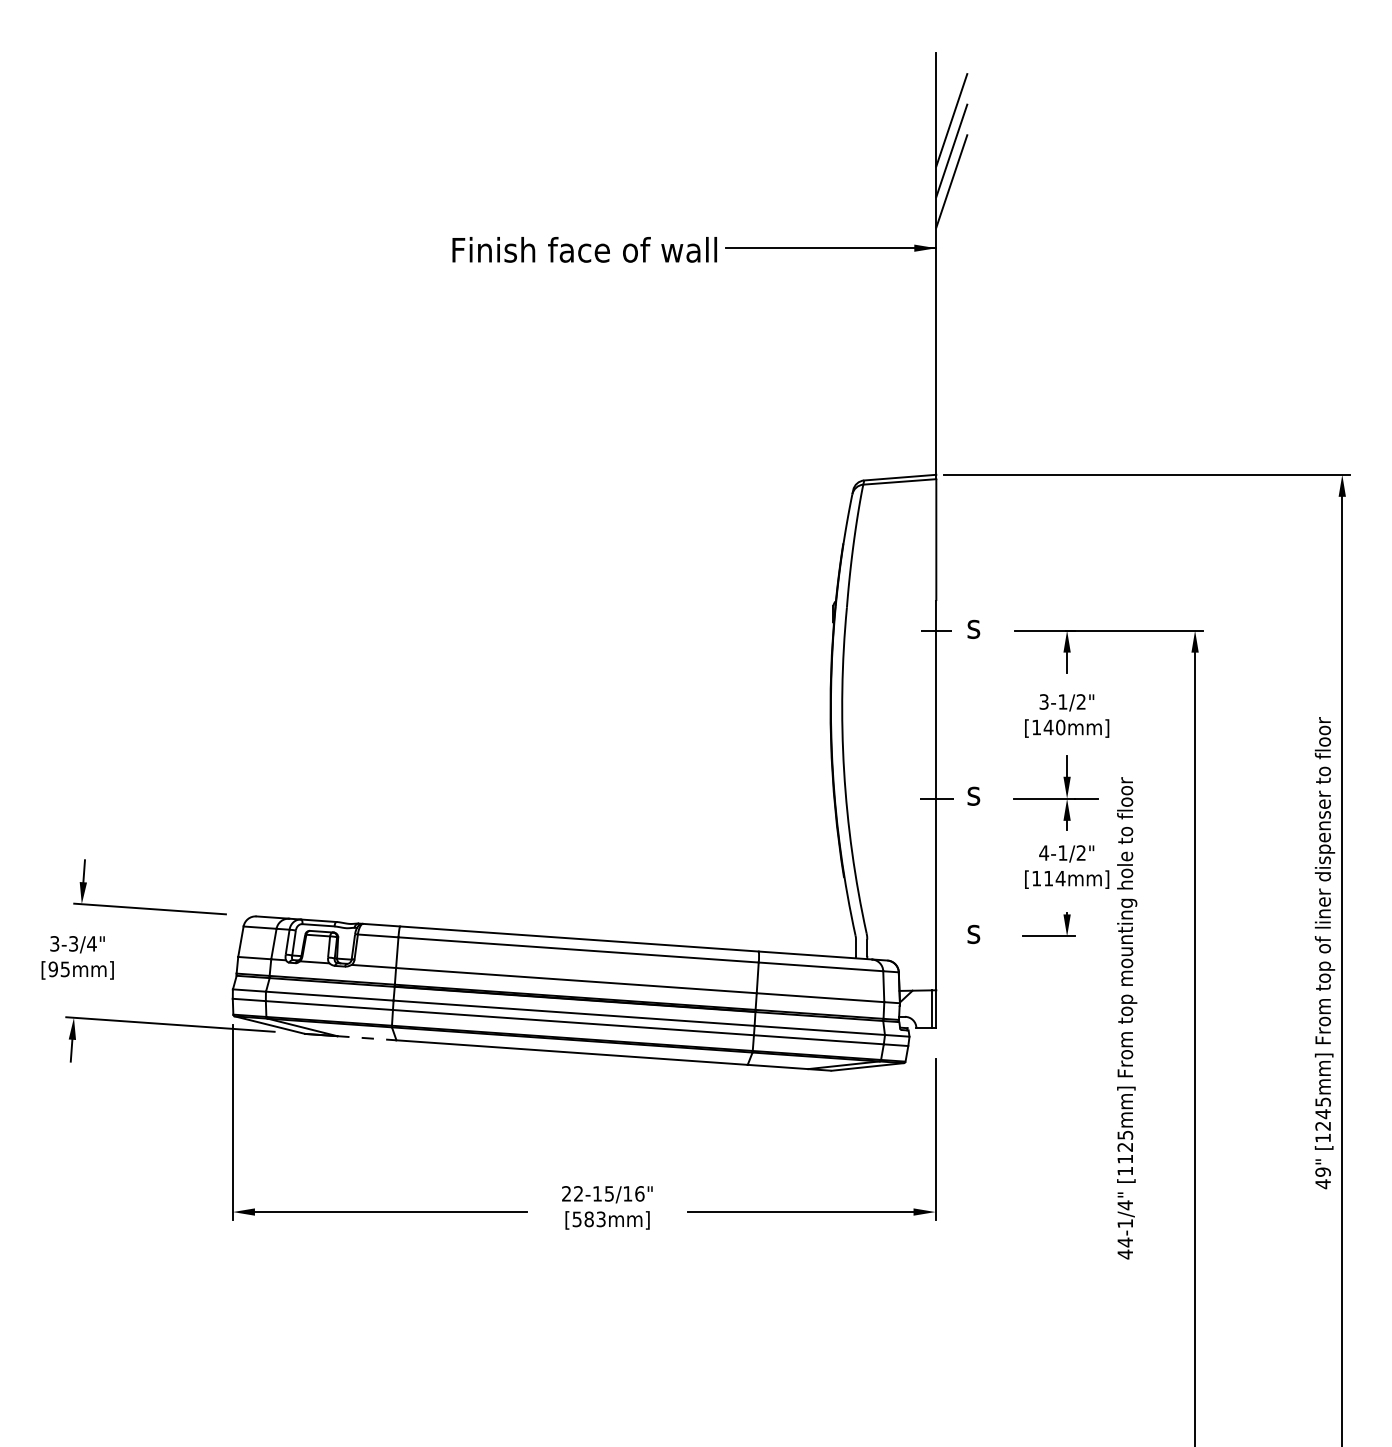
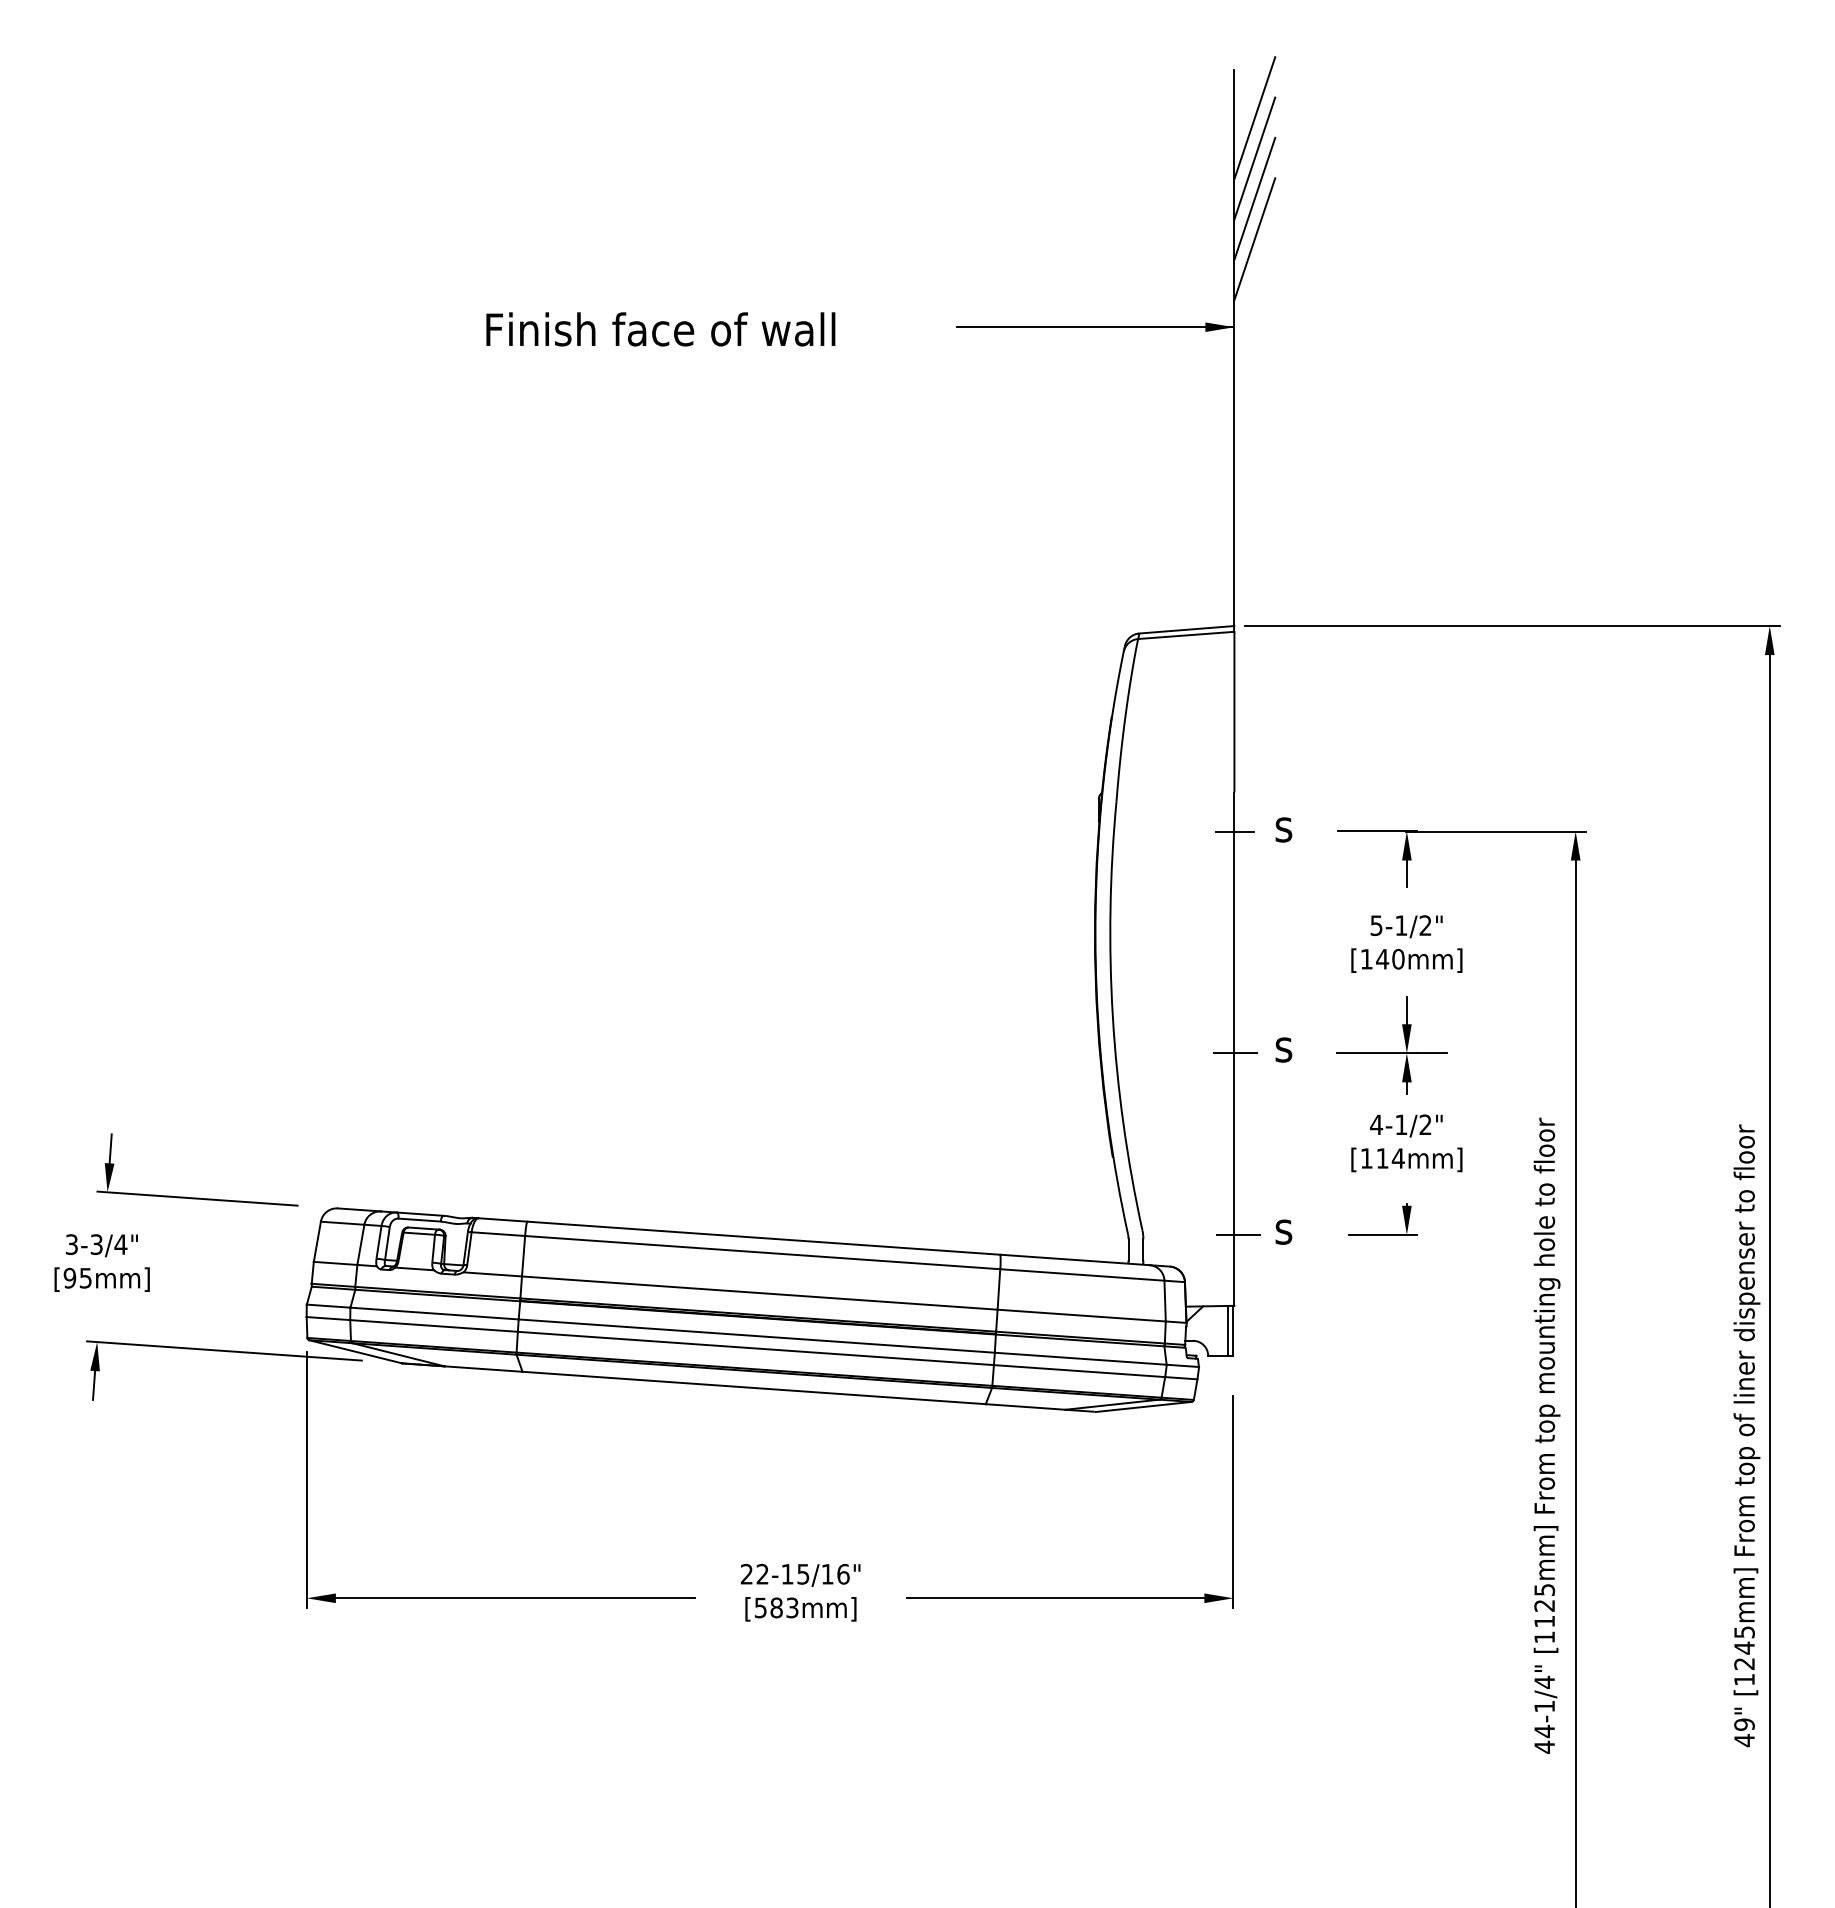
line: (951, 89) -> (1254, 118), added
text: (584, 249) -> (660, 329), moved
text: (1044, 701) -> (1376, 925), 3-1/2" -> 5-1/2"
line: (939, 936) -> (1238, 1234), added
text: (1324, 952) -> (1746, 1435), moved
text: (1126, 1018) -> (1546, 1435), moved
line: (366, 1038) -> (483, 1369), dashed -> solid

